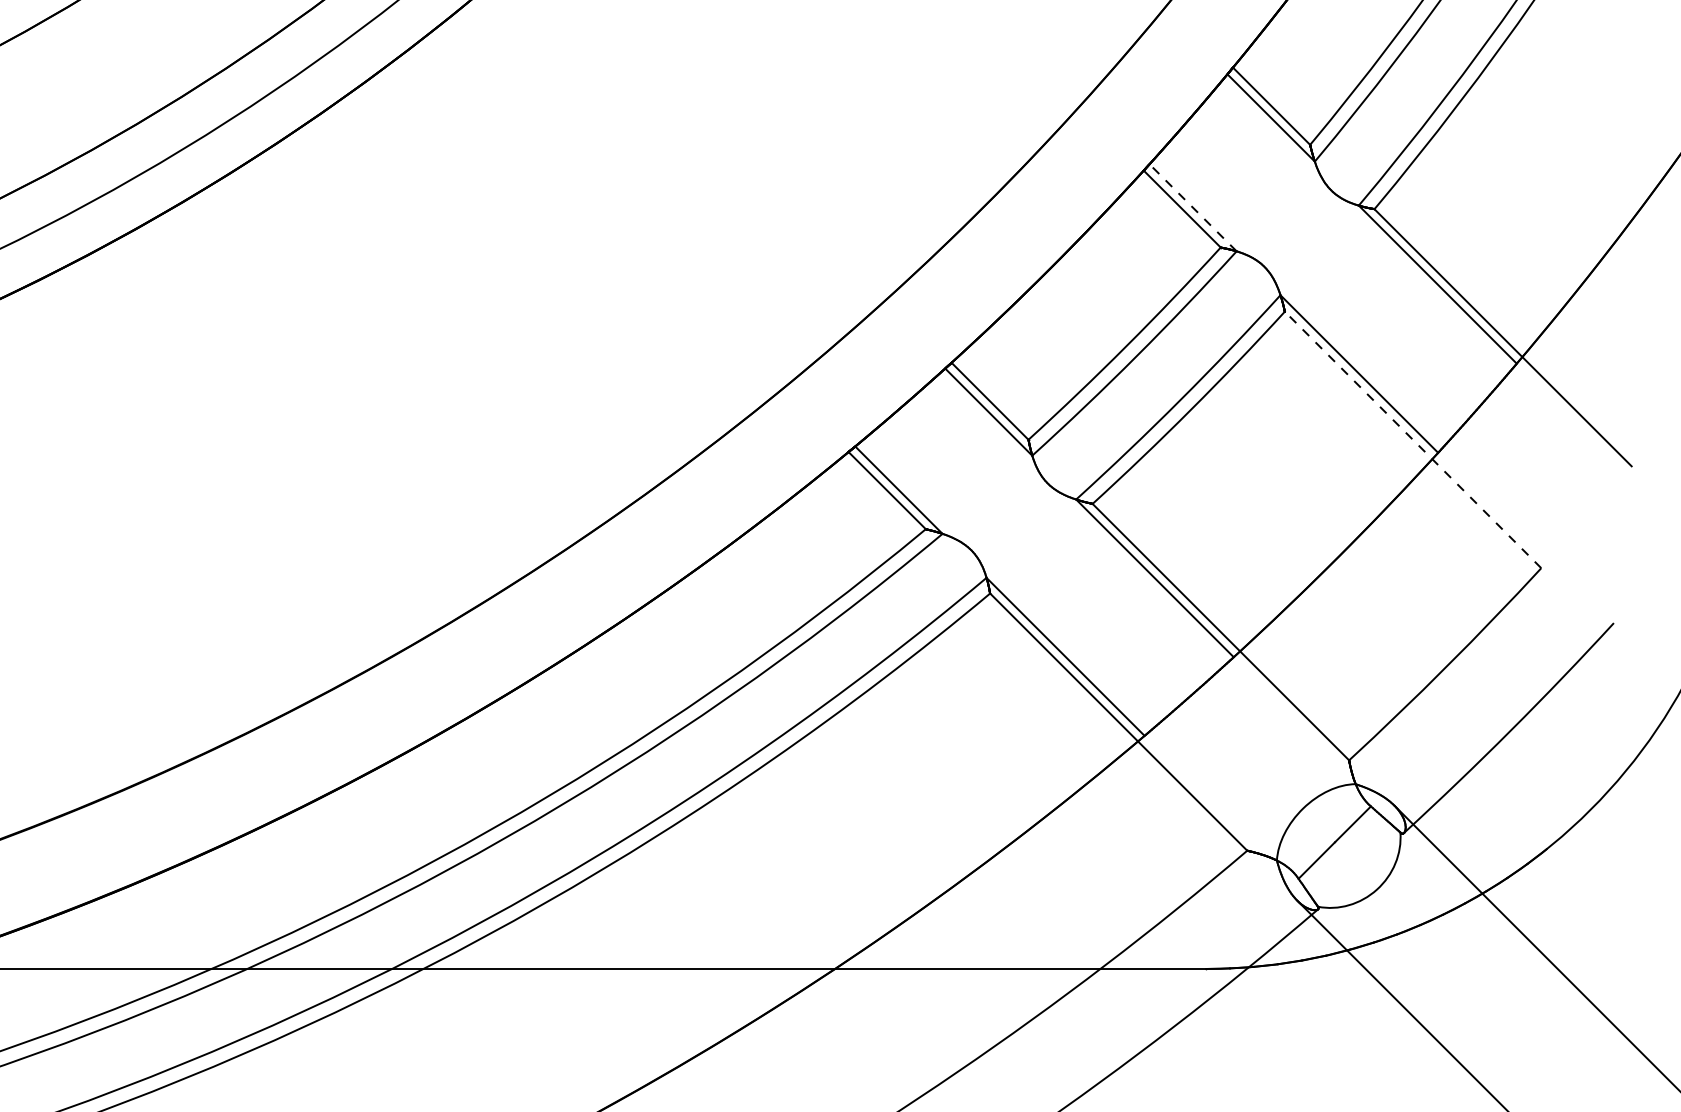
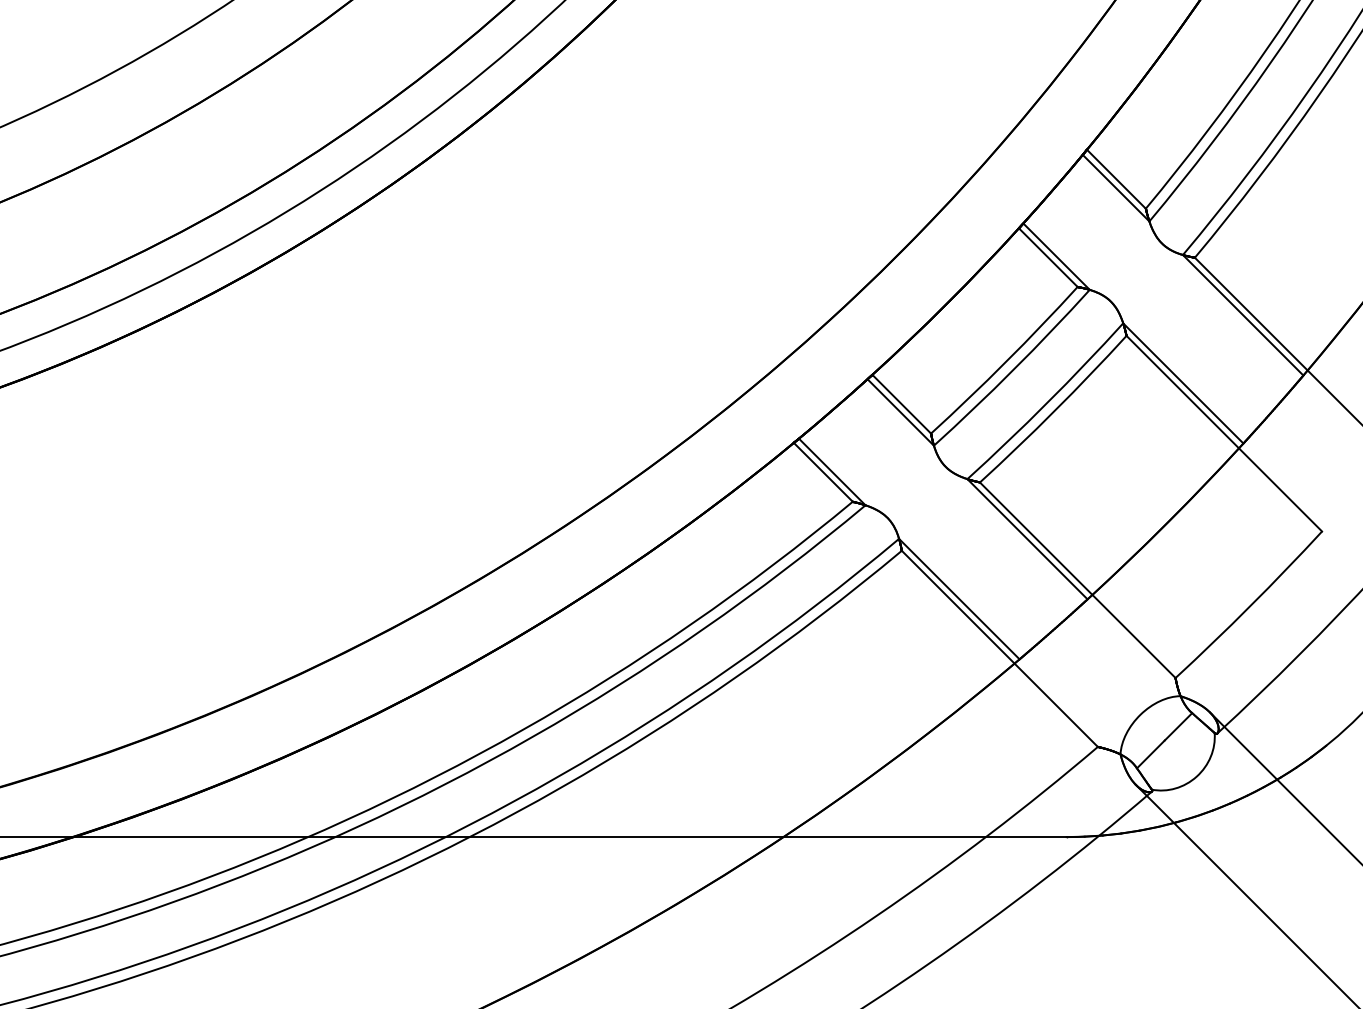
line: (1193, 207) -> (1056, 256), dashed -> solid
line: (1412, 439) -> (1223, 433), dashed -> solid

